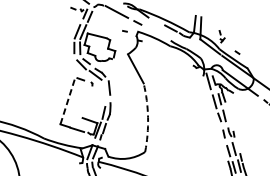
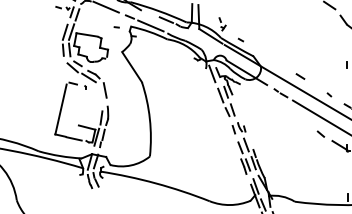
line: (155, 32) -> (150, 25), added
line: (68, 102) -> (61, 109), dashed -> solid
arc: (147, 117) -> (149, 118), dashed -> solid

